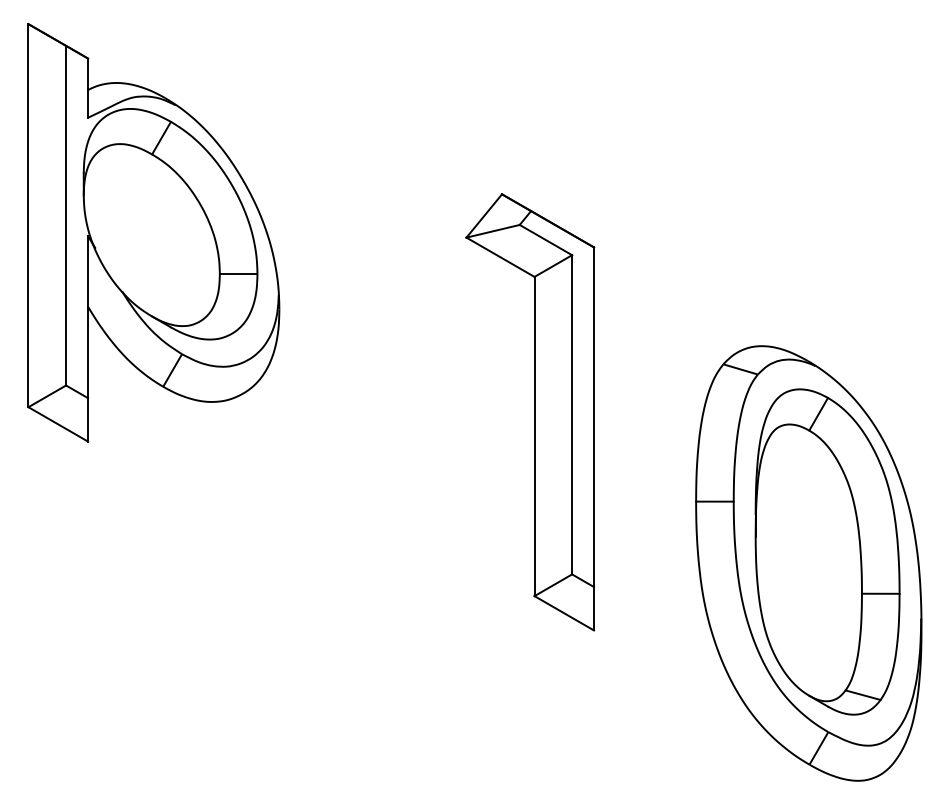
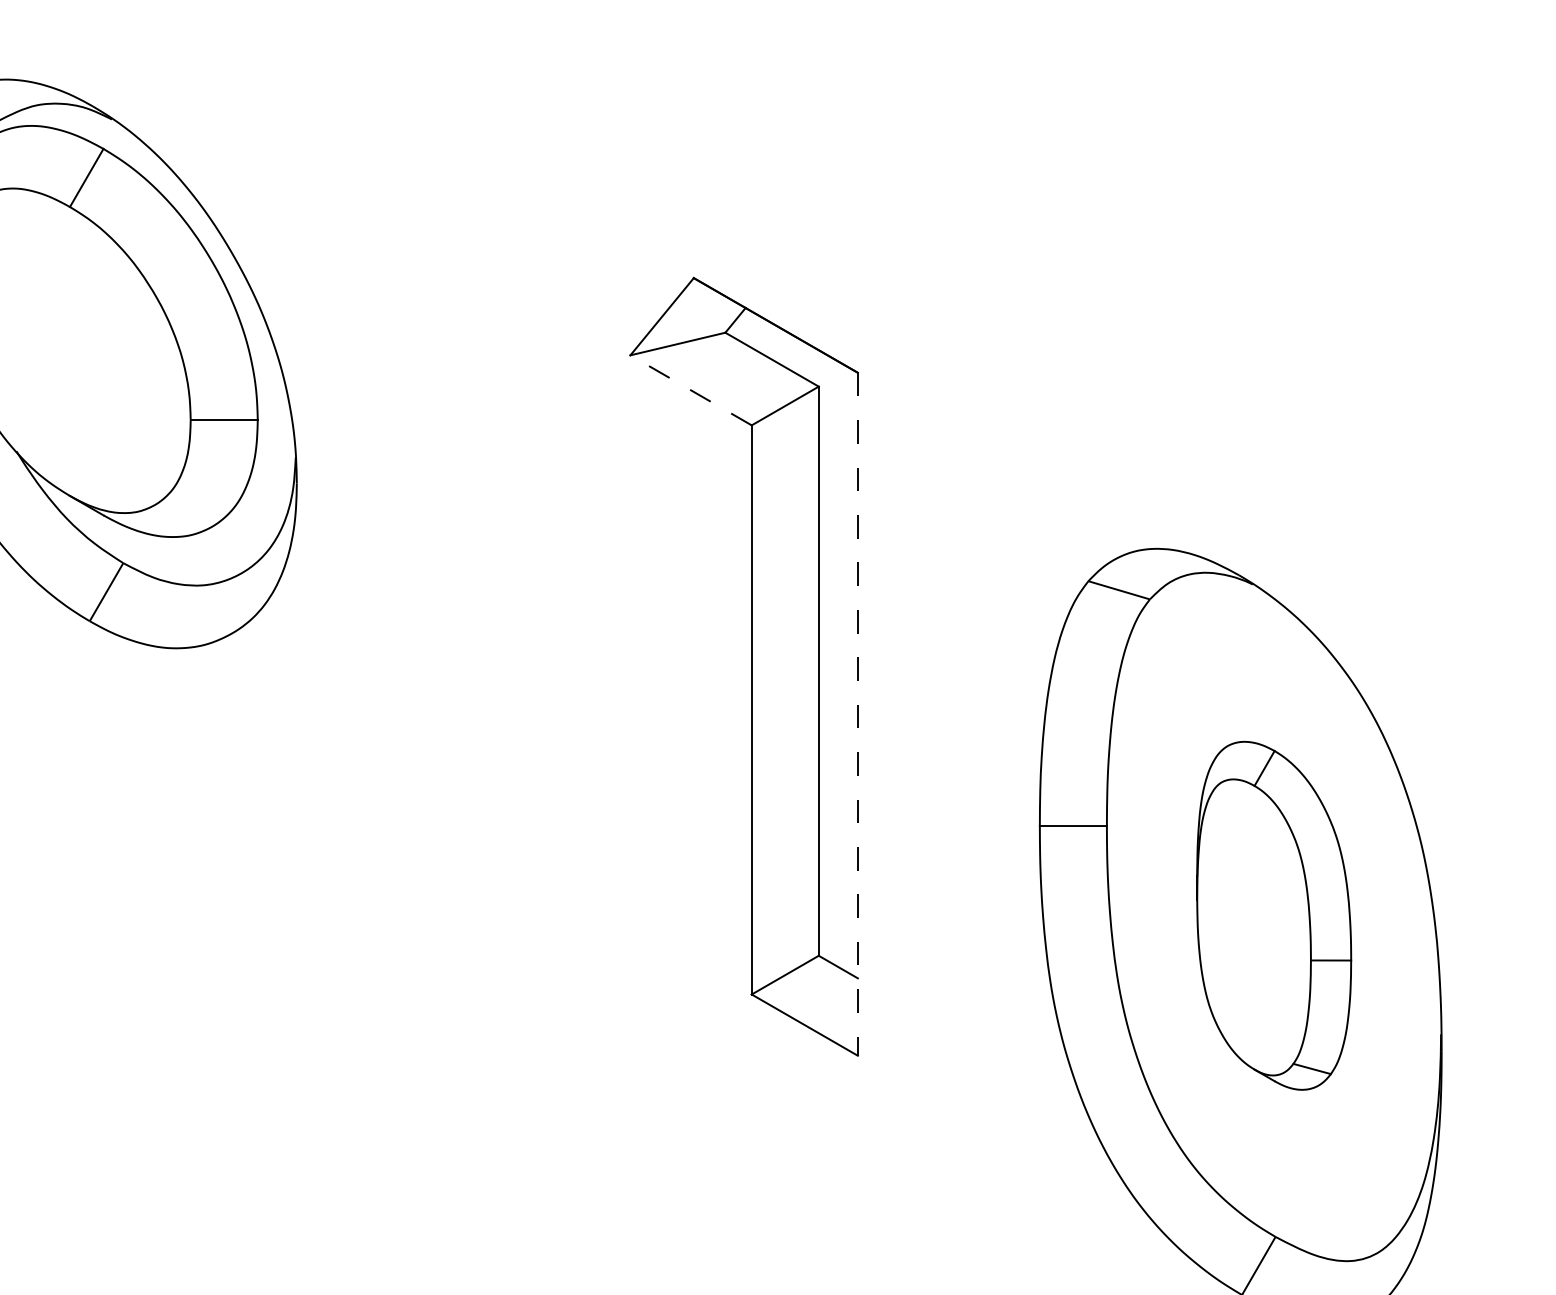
line: (500, 257) -> (691, 390), solid -> dashed
line: (594, 438) -> (858, 713), solid -> dashed
part: (827, 551) -> (1274, 914), size x0.6

